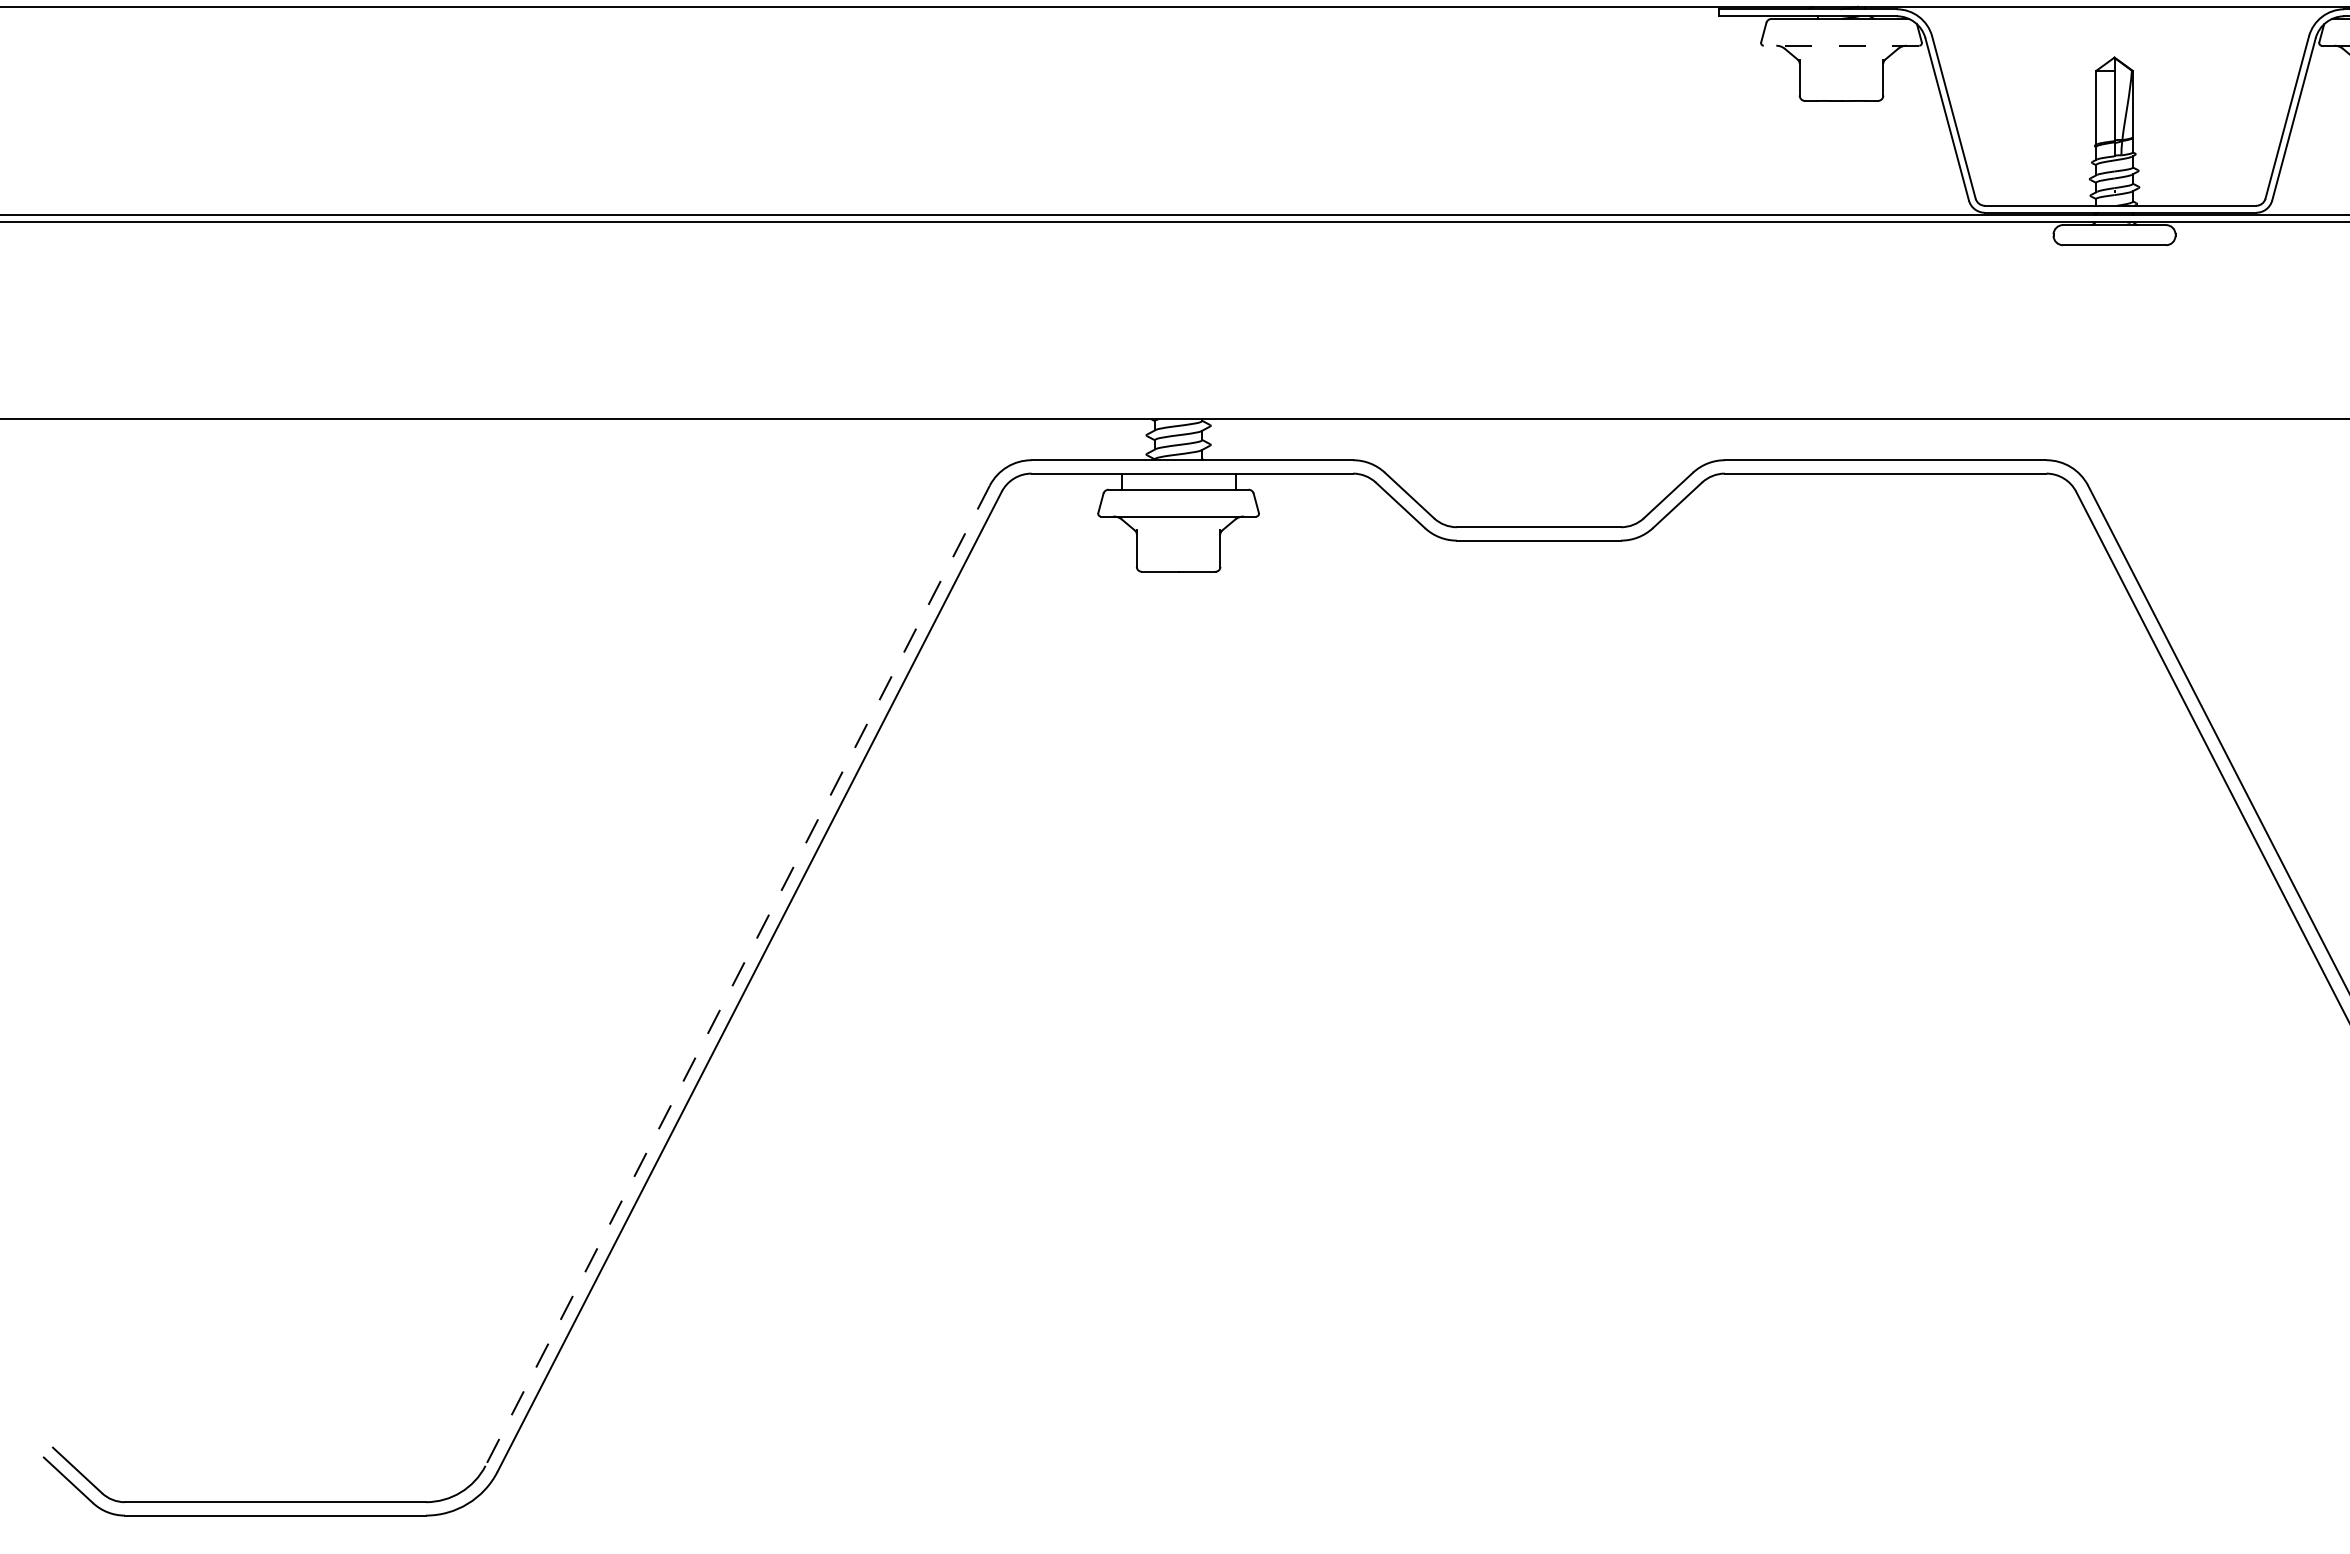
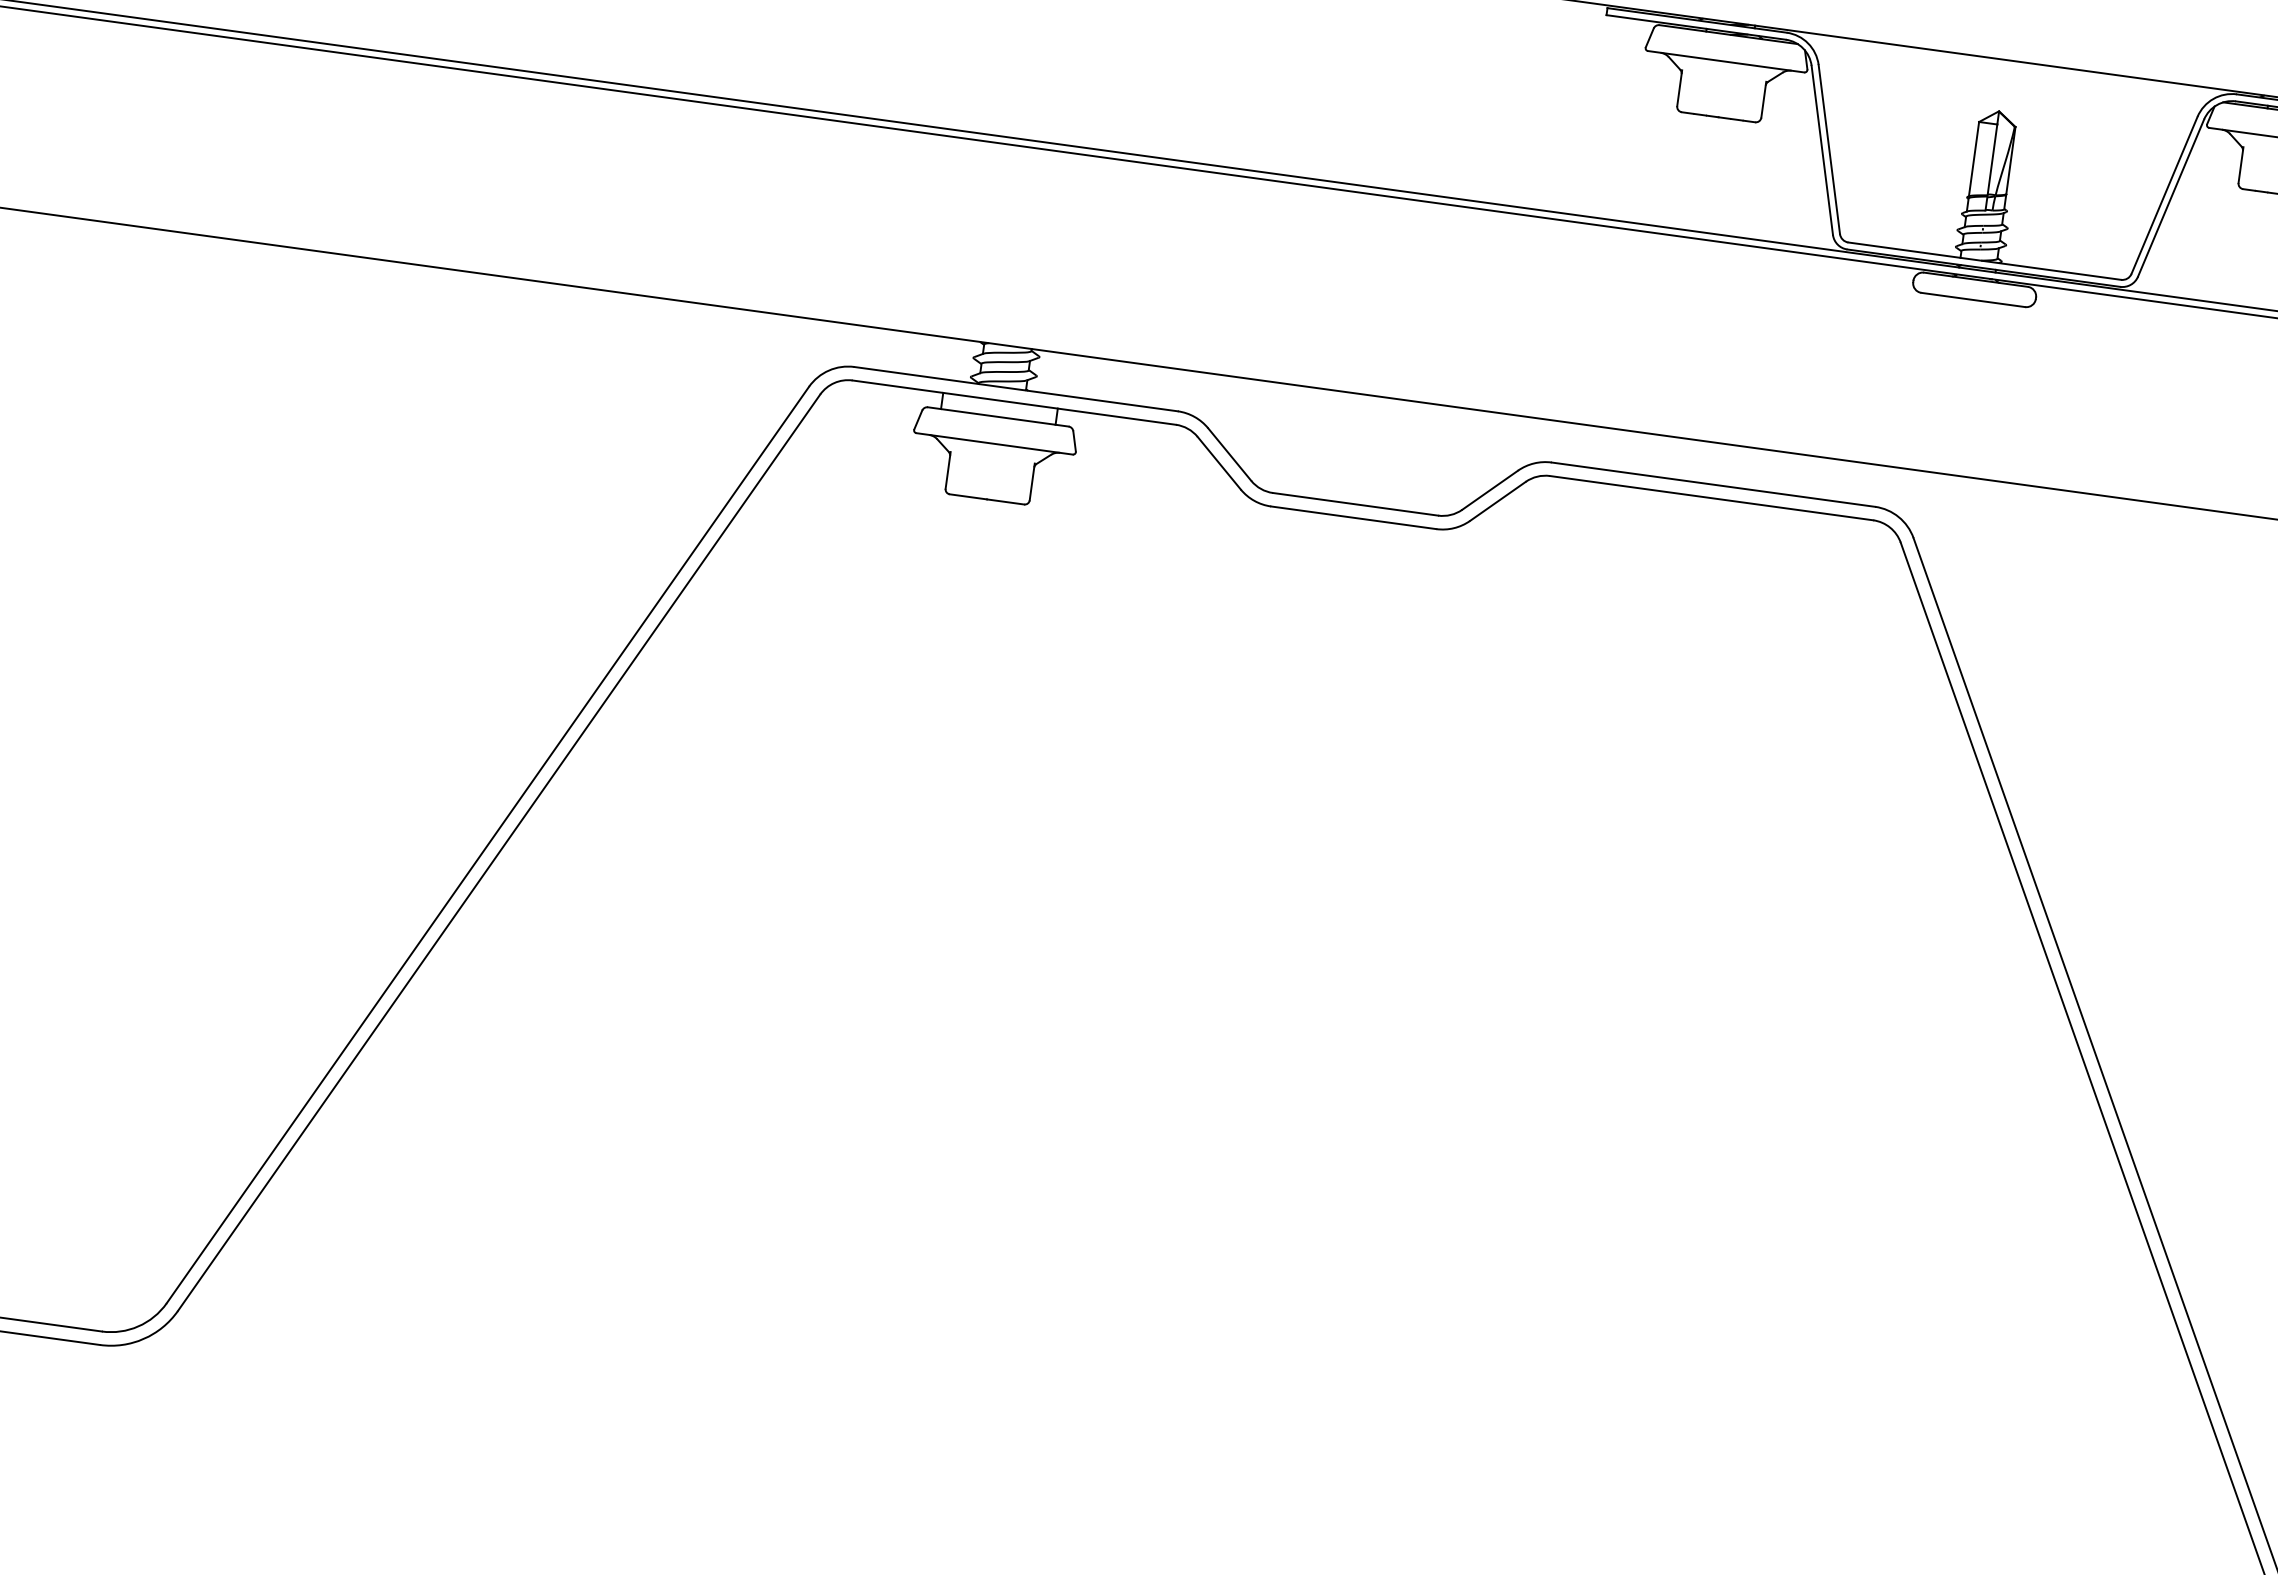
line: (1841, 45) -> (1726, 61), dashed -> solid
line: (737, 976) -> (487, 845), dashed -> solid

